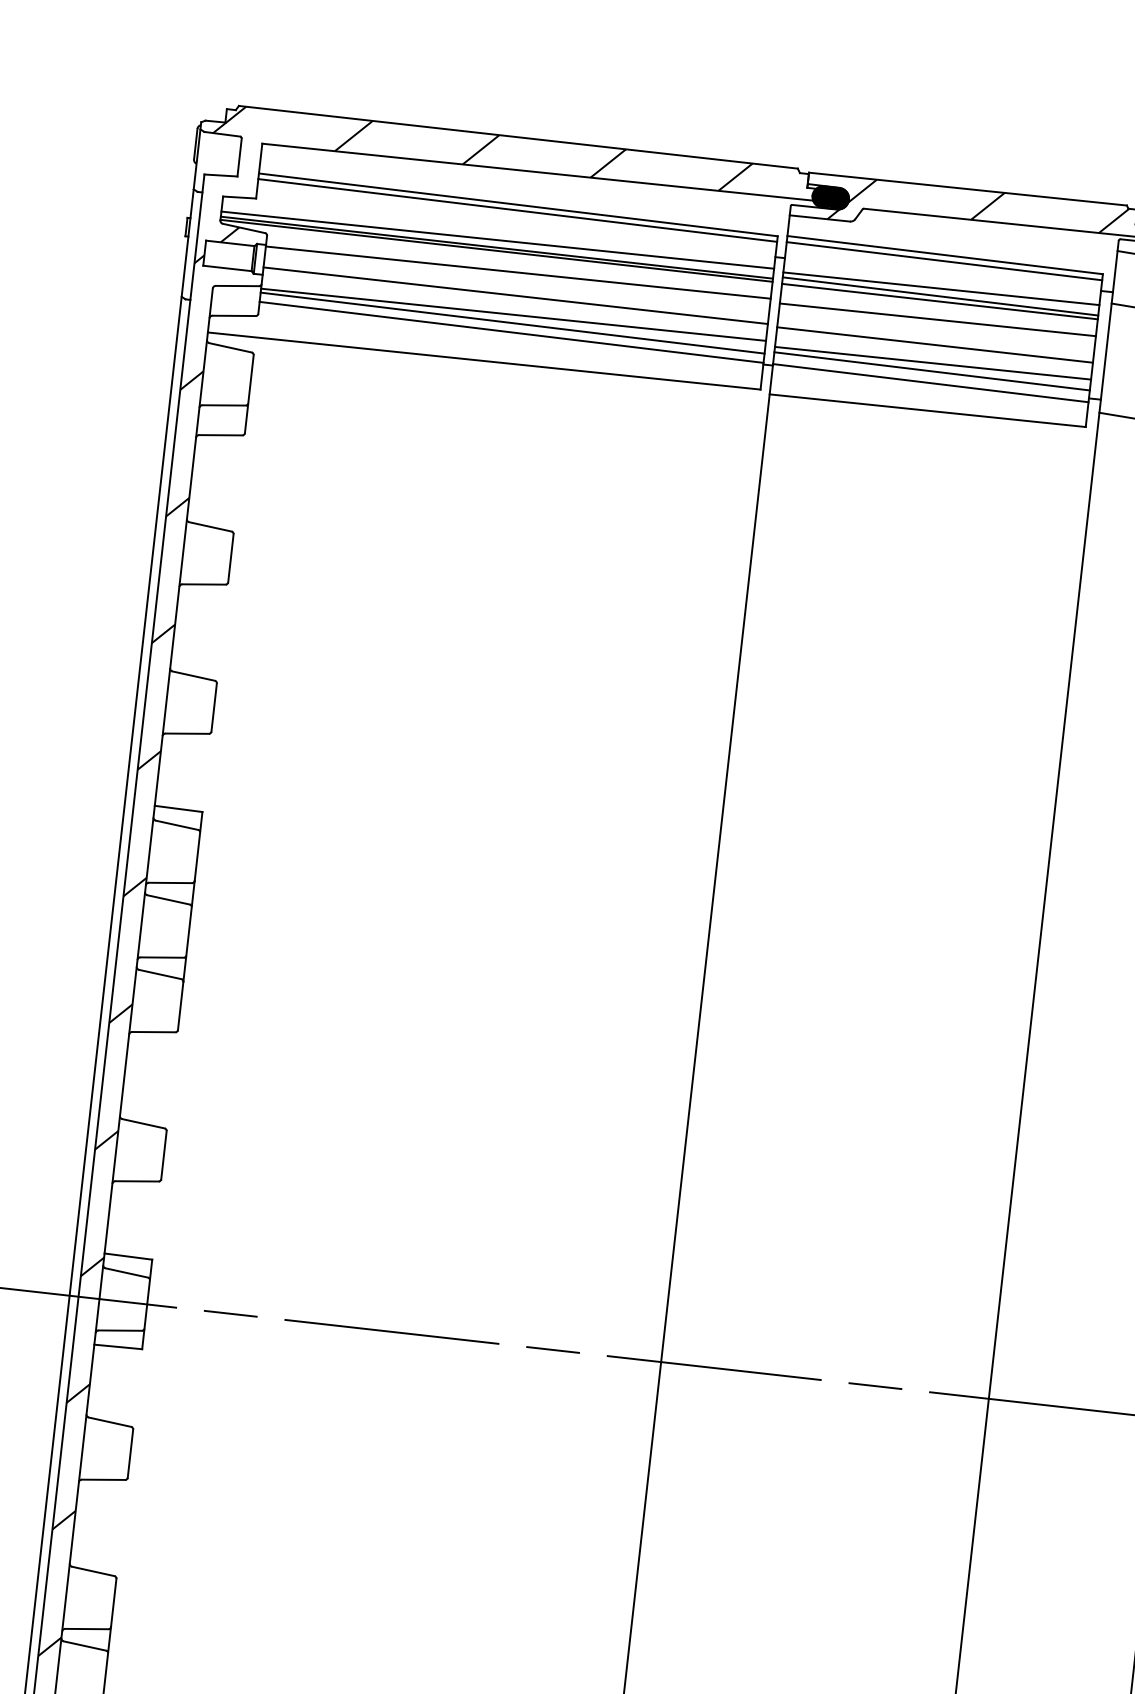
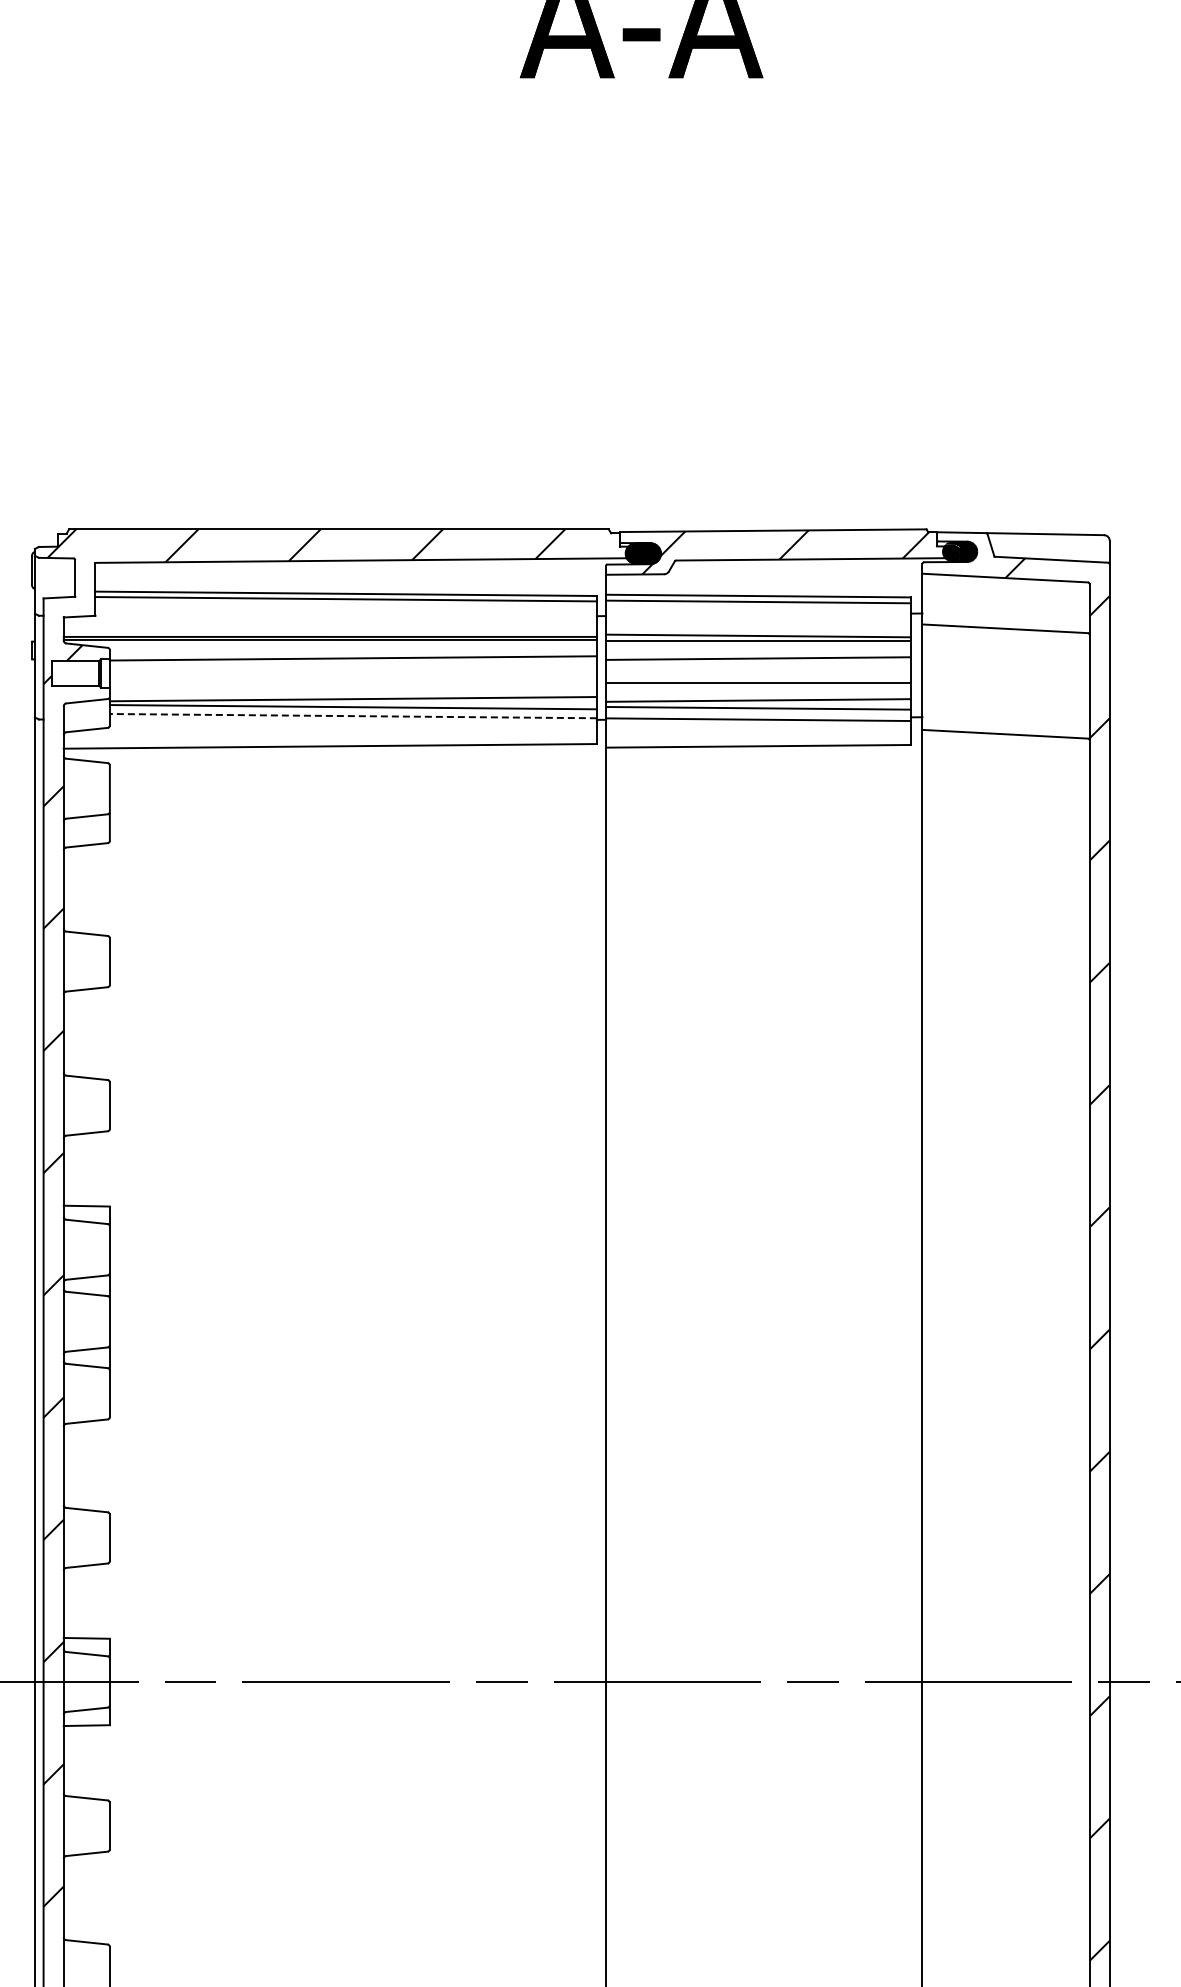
line: (496, 239) -> (329, 629), removed
line: (941, 288) -> (758, 628), removed
line: (514, 295) -> (352, 680), removed
line: (510, 332) -> (352, 716), solid -> dashed

